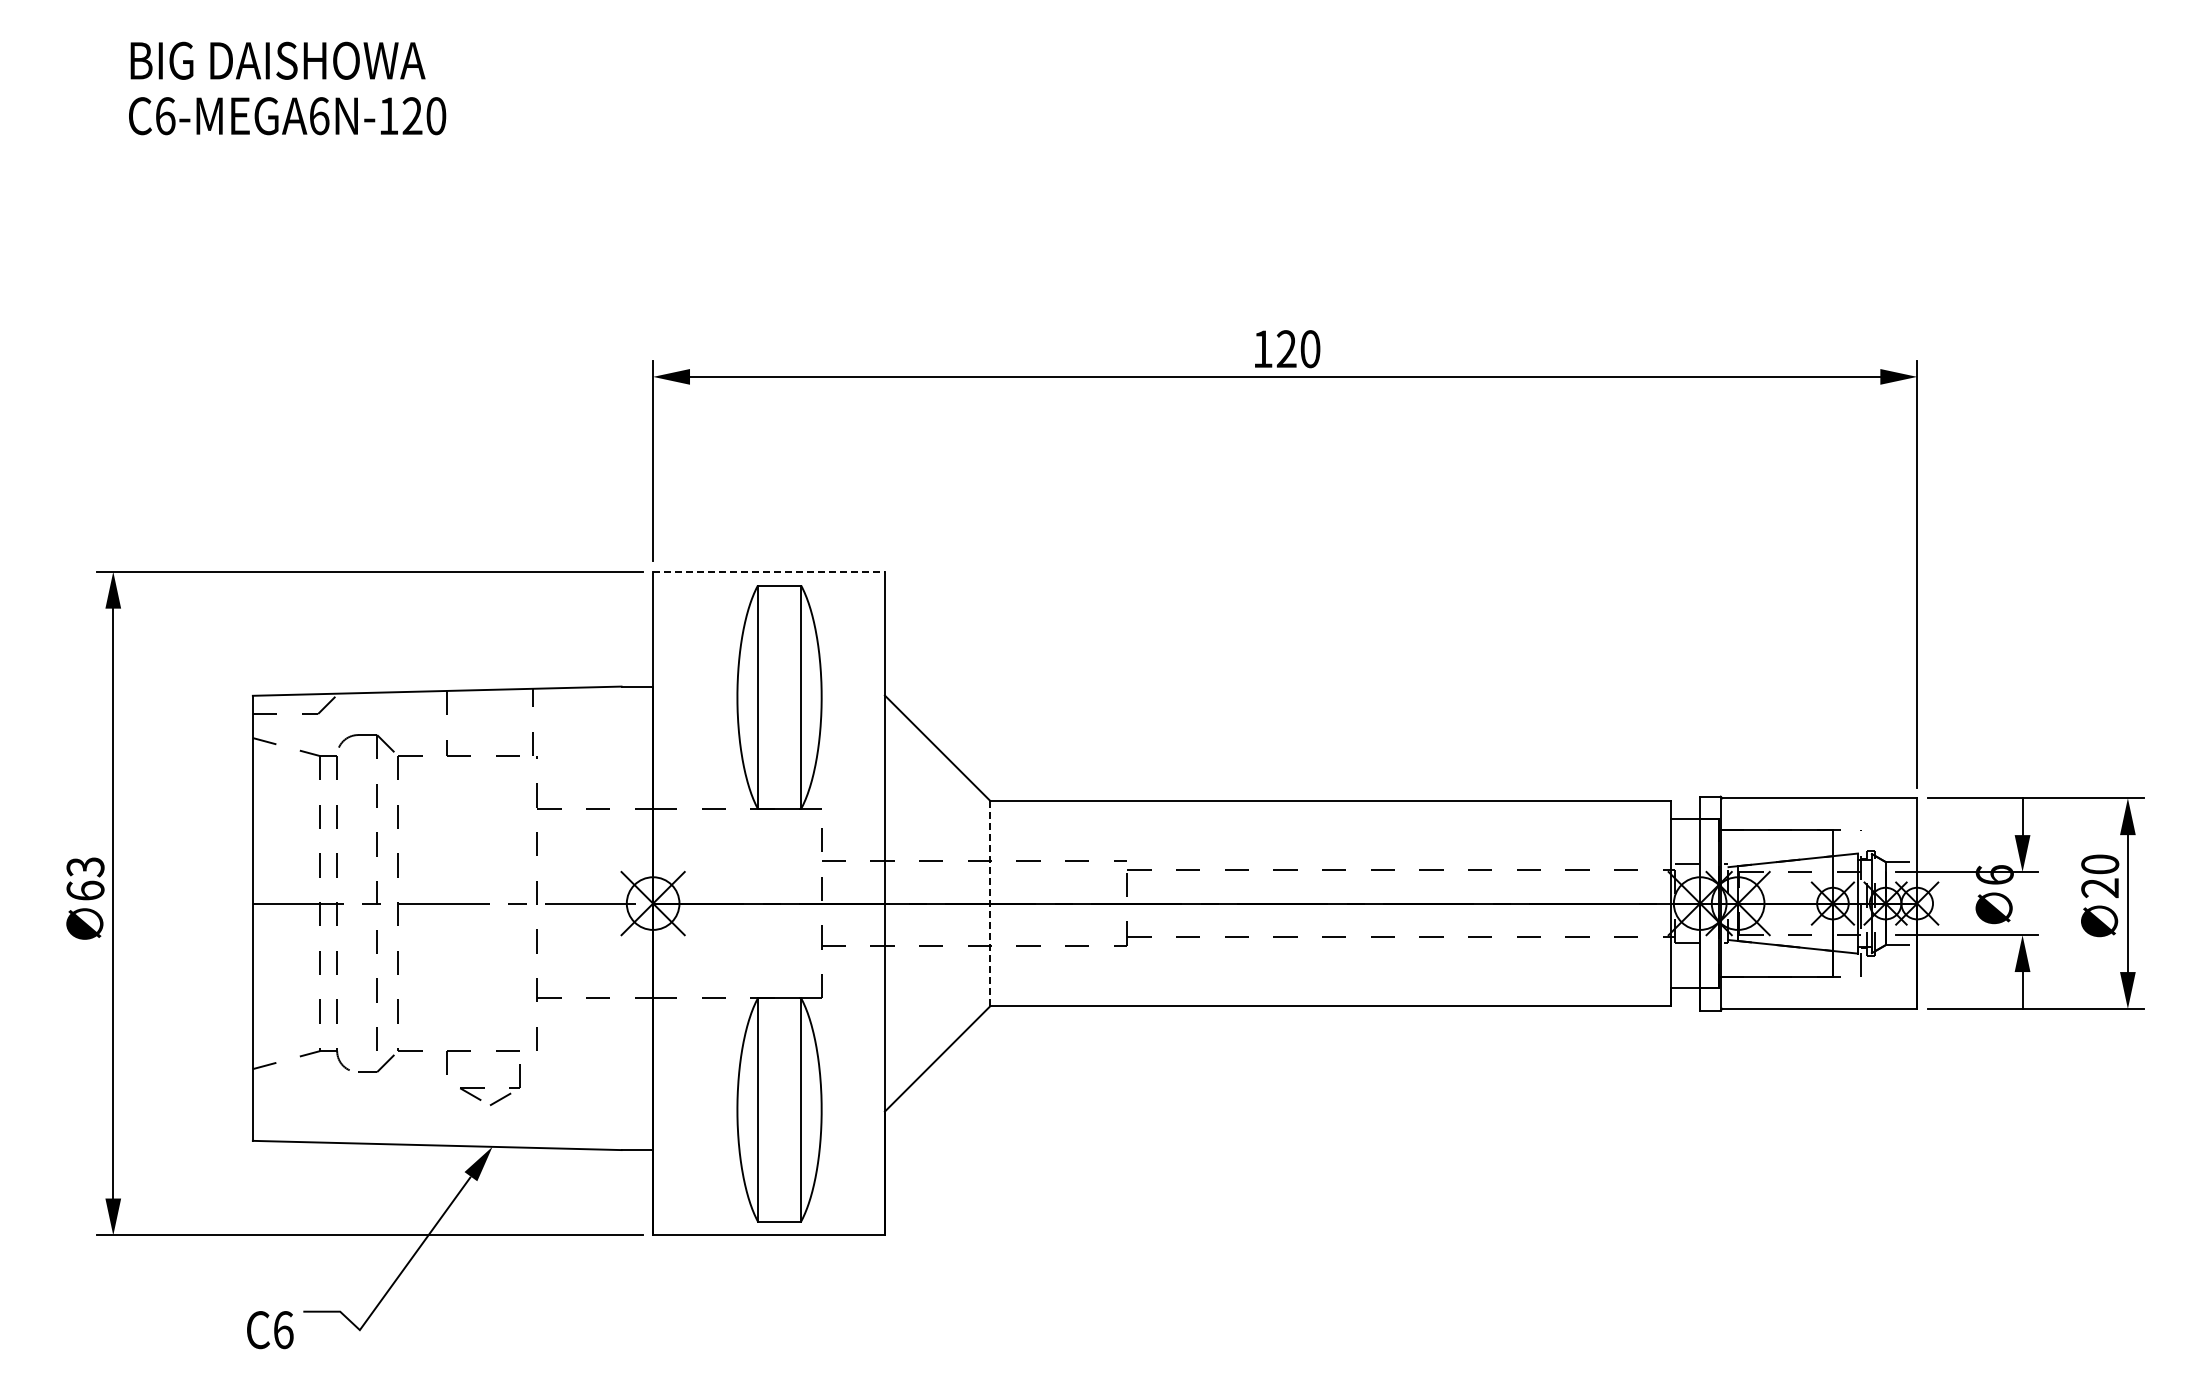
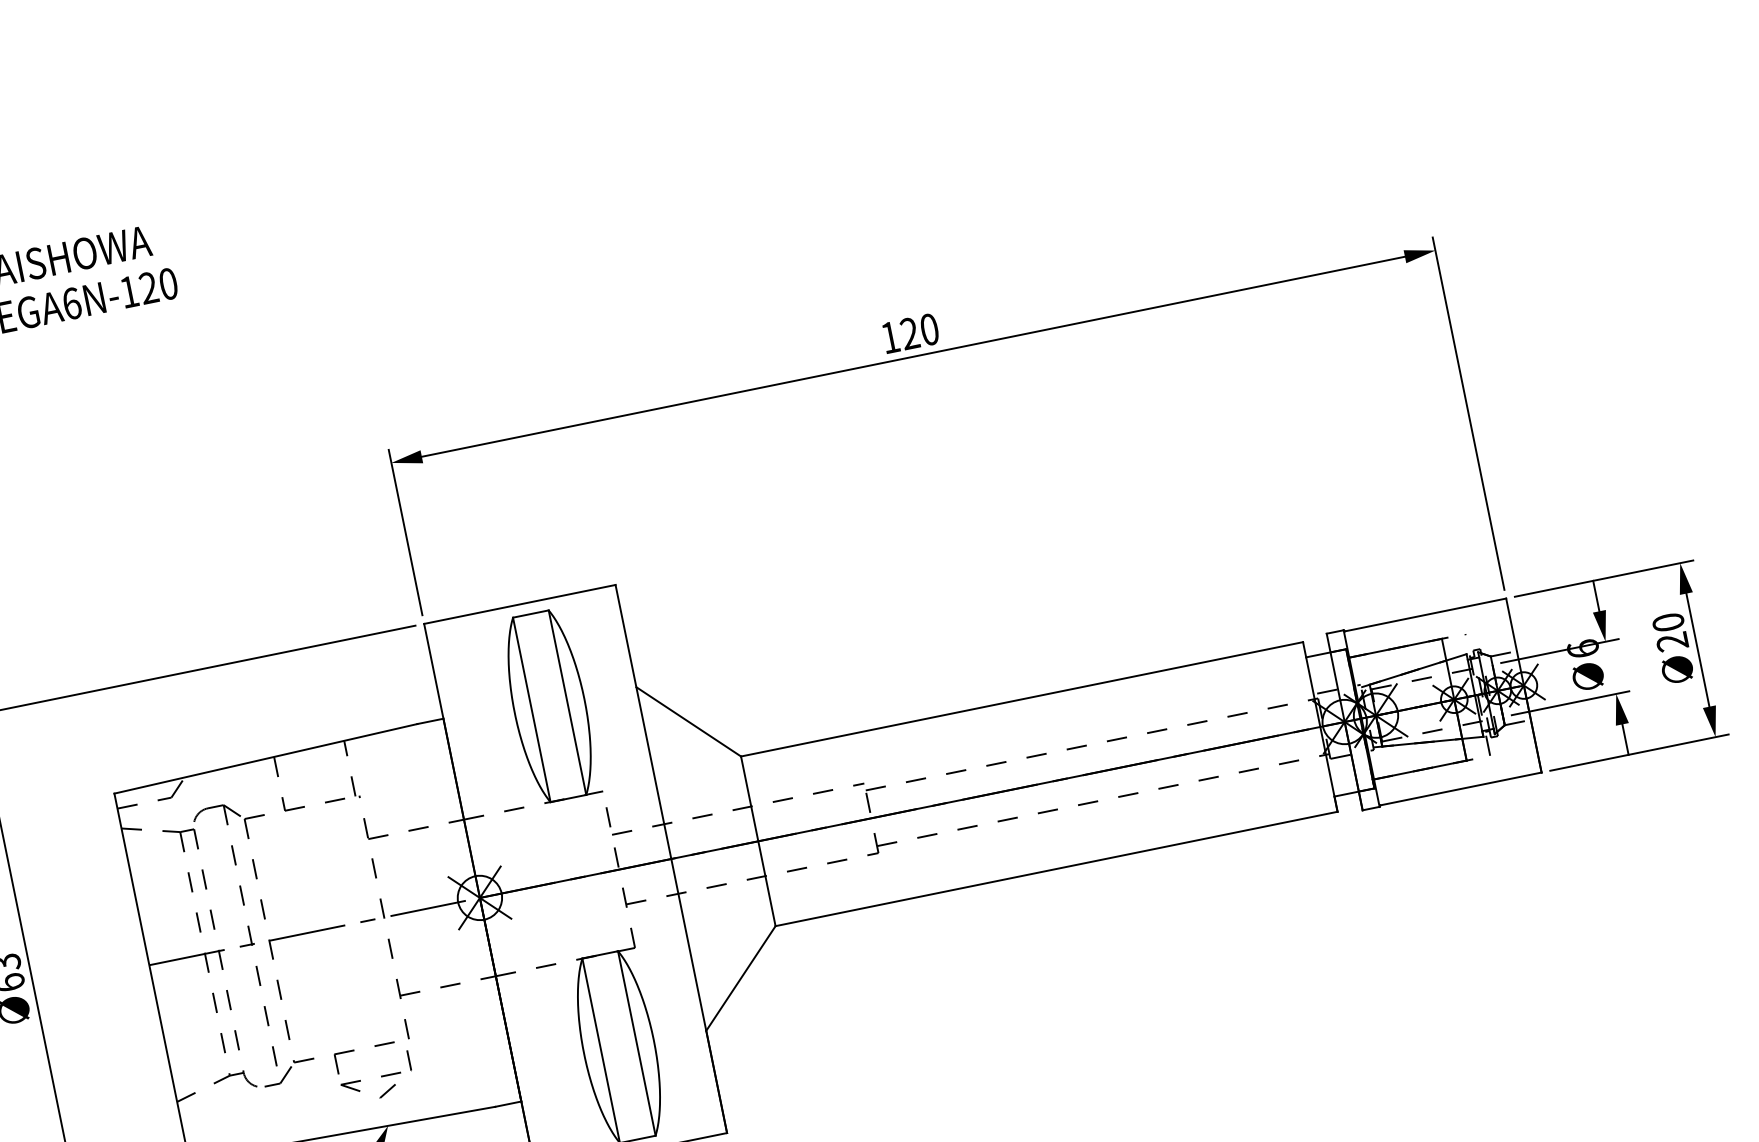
line: (769, 571) -> (520, 604), dashed -> solid
line: (990, 903) -> (758, 841), dashed -> solid
part: (490, 1088) -> (376, 1077), size x1.43

